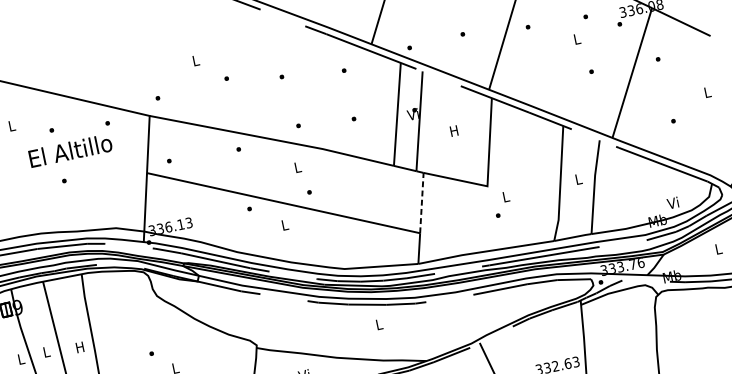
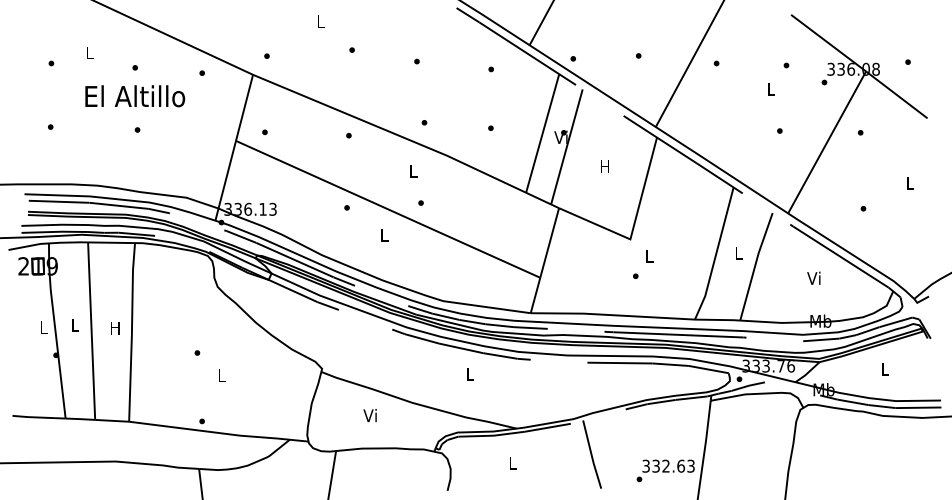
text: (70, 150) -> (135, 96), moved
line: (421, 202) -> (549, 242), dashed -> solid
text: (672, 202) -> (813, 277), moved

